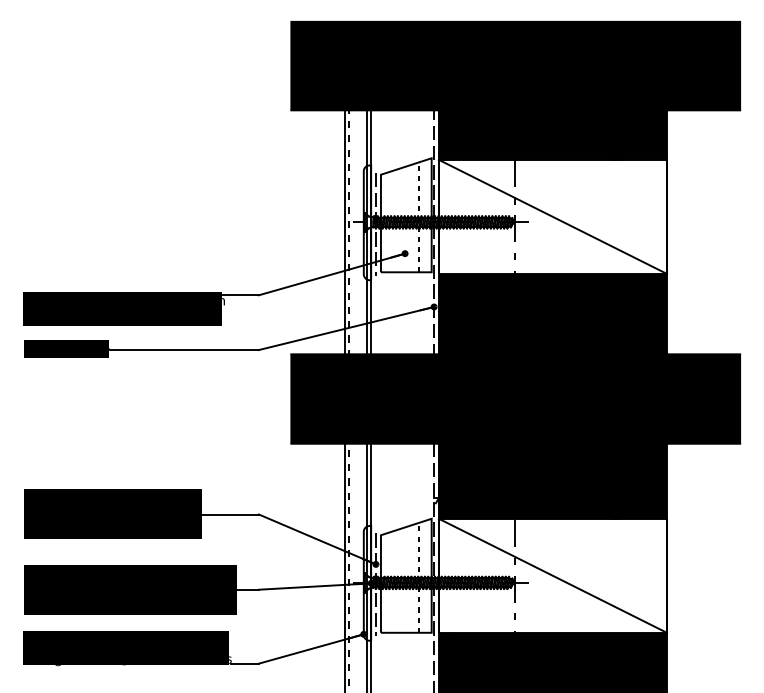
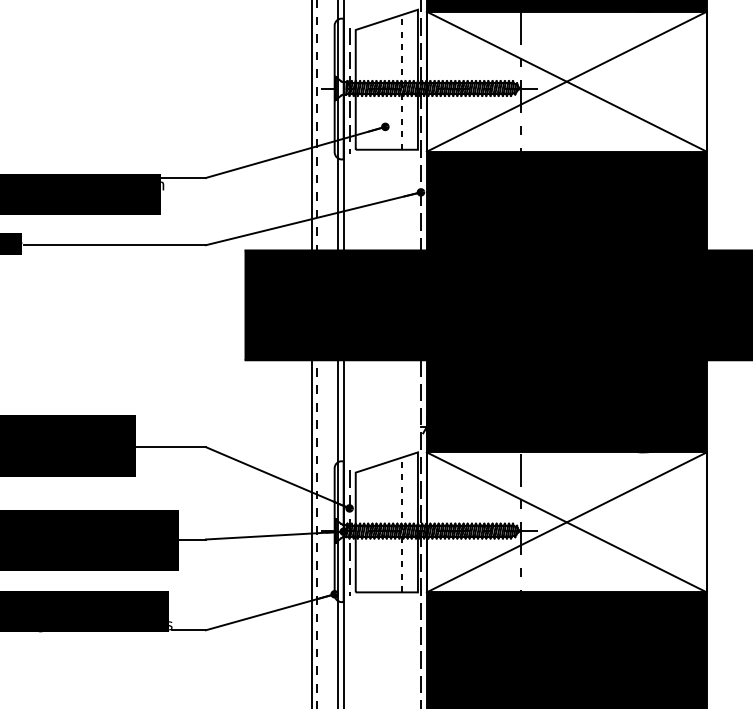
line: (552, 216) -> (566, 81), added
line: (552, 575) -> (566, 522), added

